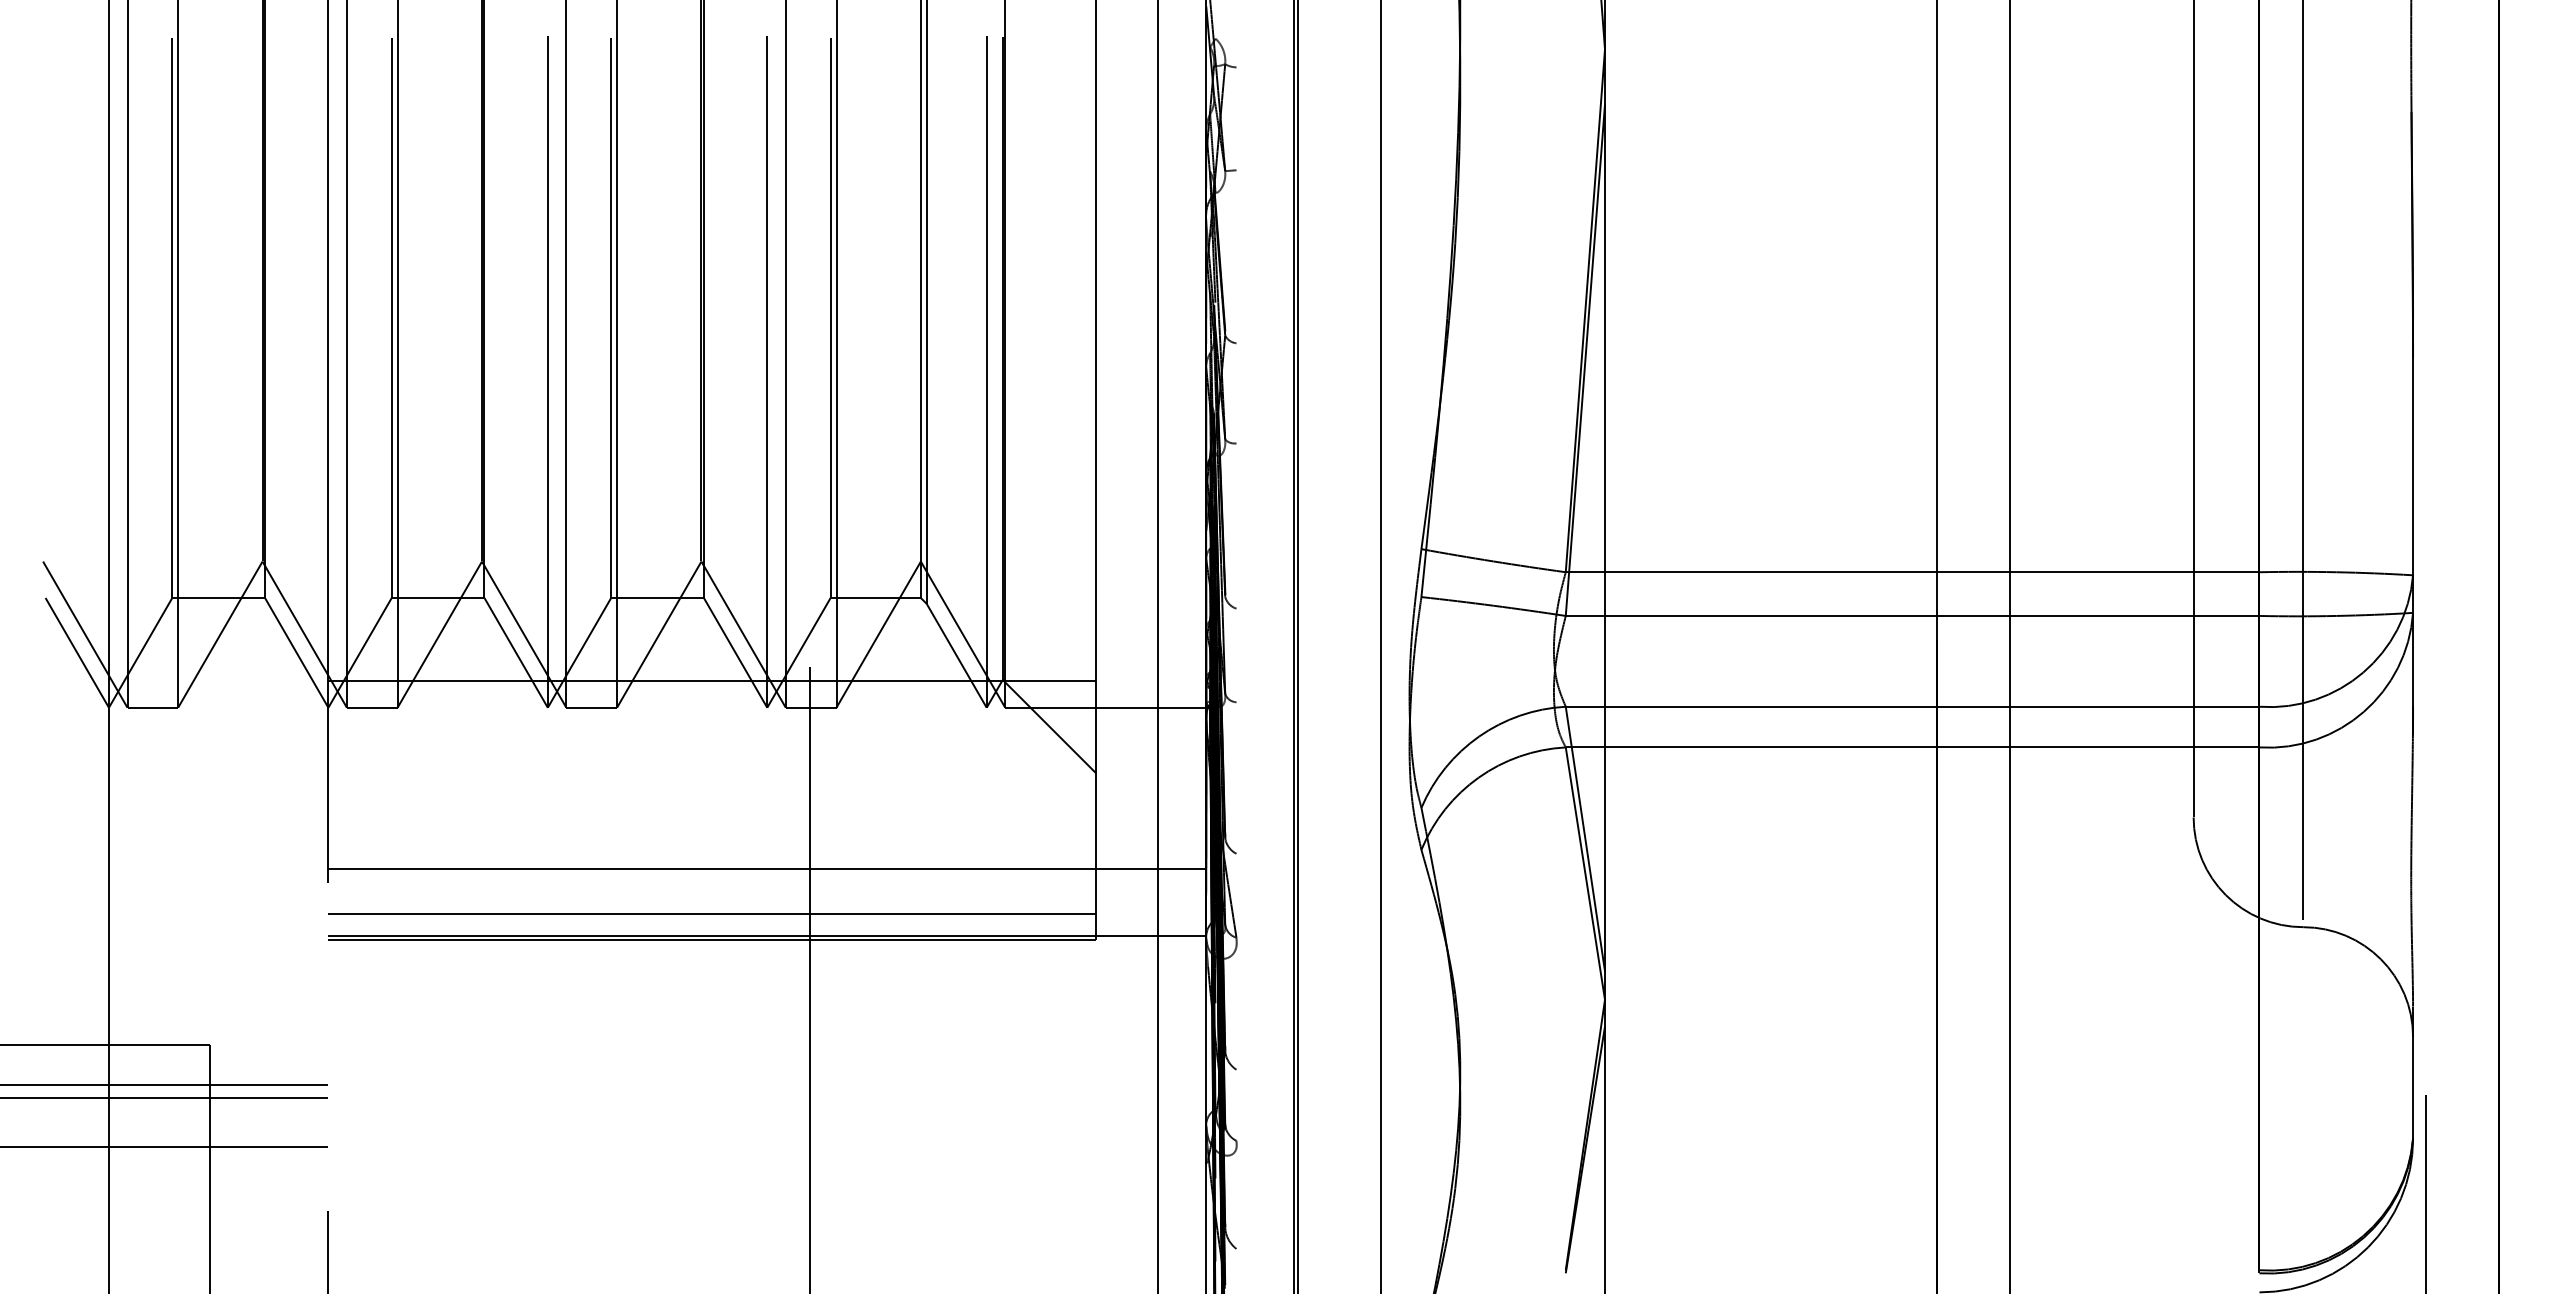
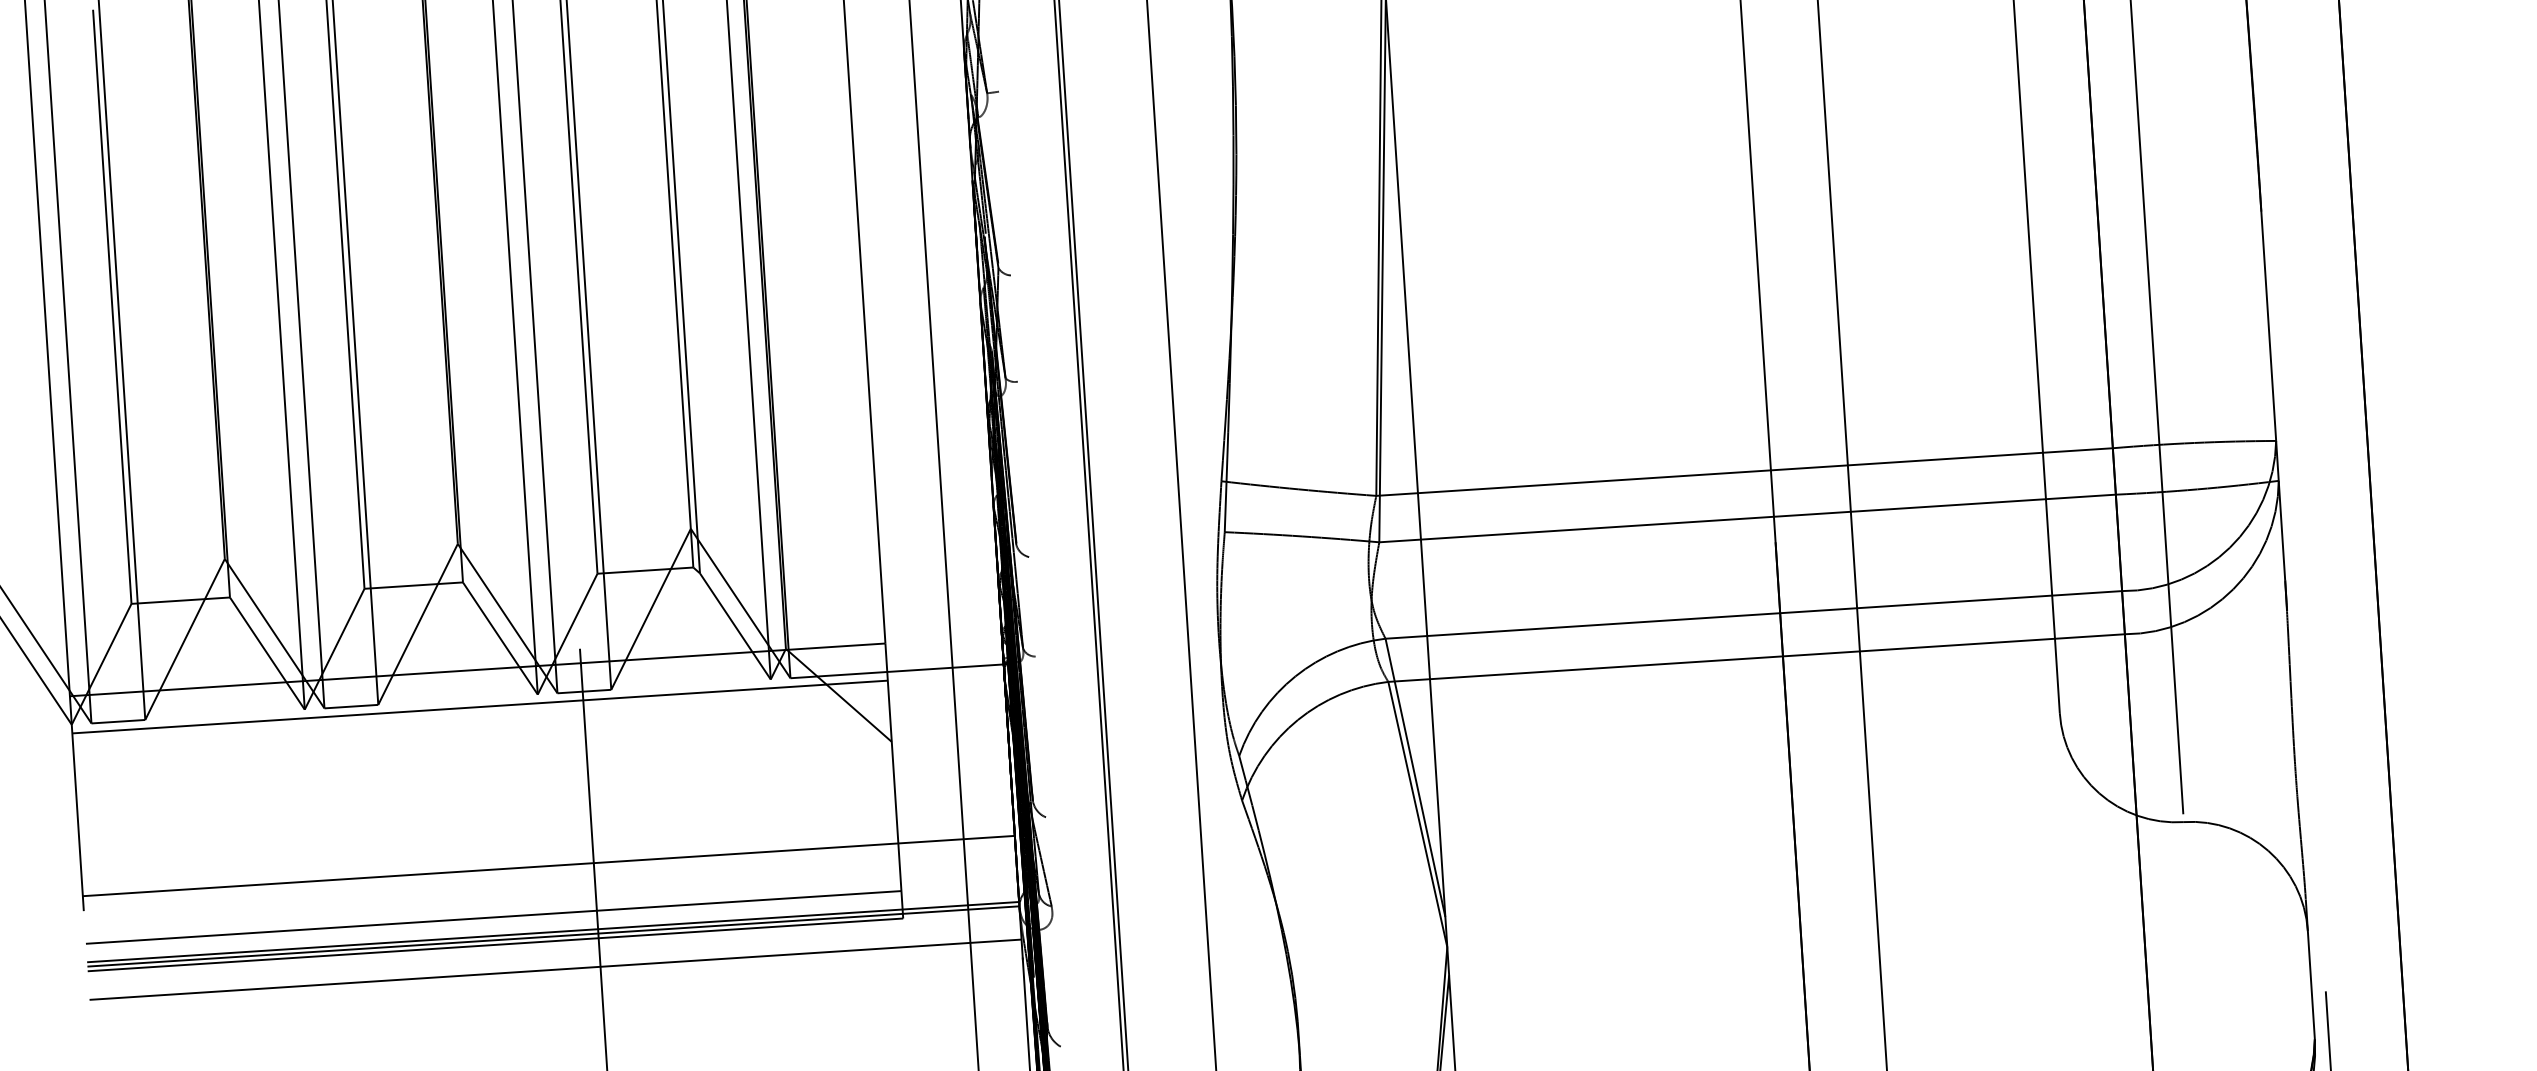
line: (712, 715) -> (480, 706), added
line: (767, 931) -> (553, 932), added
line: (767, 966) -> (555, 969), added

